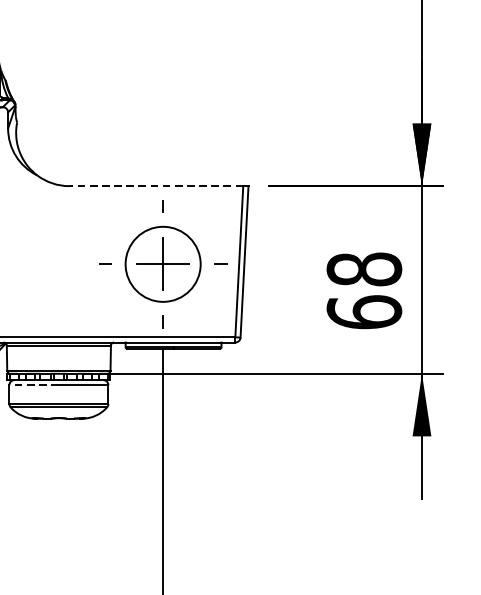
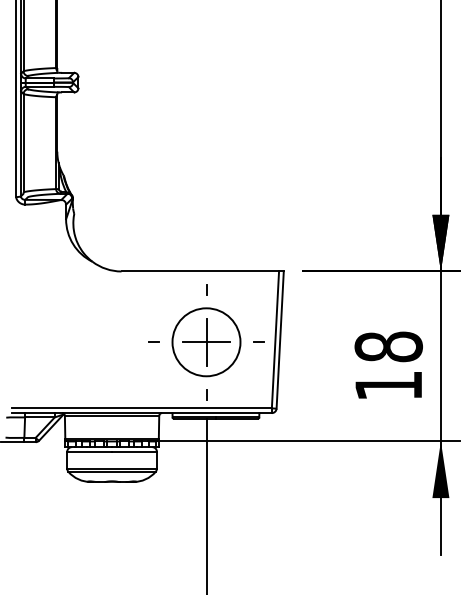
line: (156, 186) -> (200, 271), dashed -> solid
text: (364, 312) -> (388, 385), 68 -> 18
line: (33, 384) -> (89, 451), dashed -> solid

